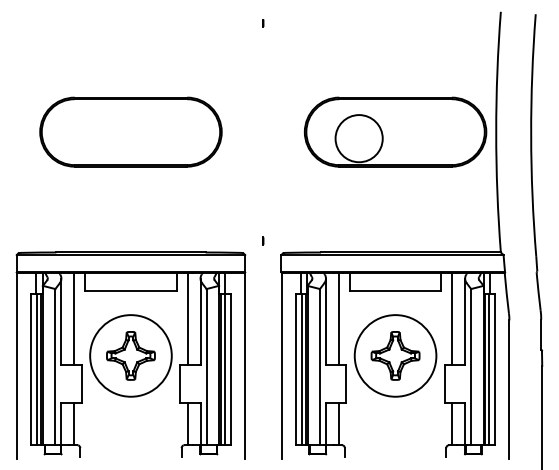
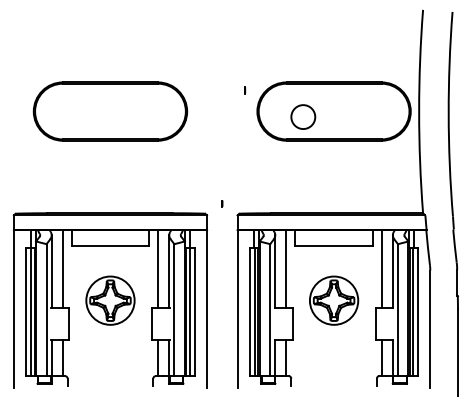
part: (263, 23) -> (245, 90), moved
circle: (358, 138) -> (302, 116), size x0.6
circle: (130, 355) -> (110, 300), size x0.7
circle: (395, 355) -> (334, 300), size x0.7

